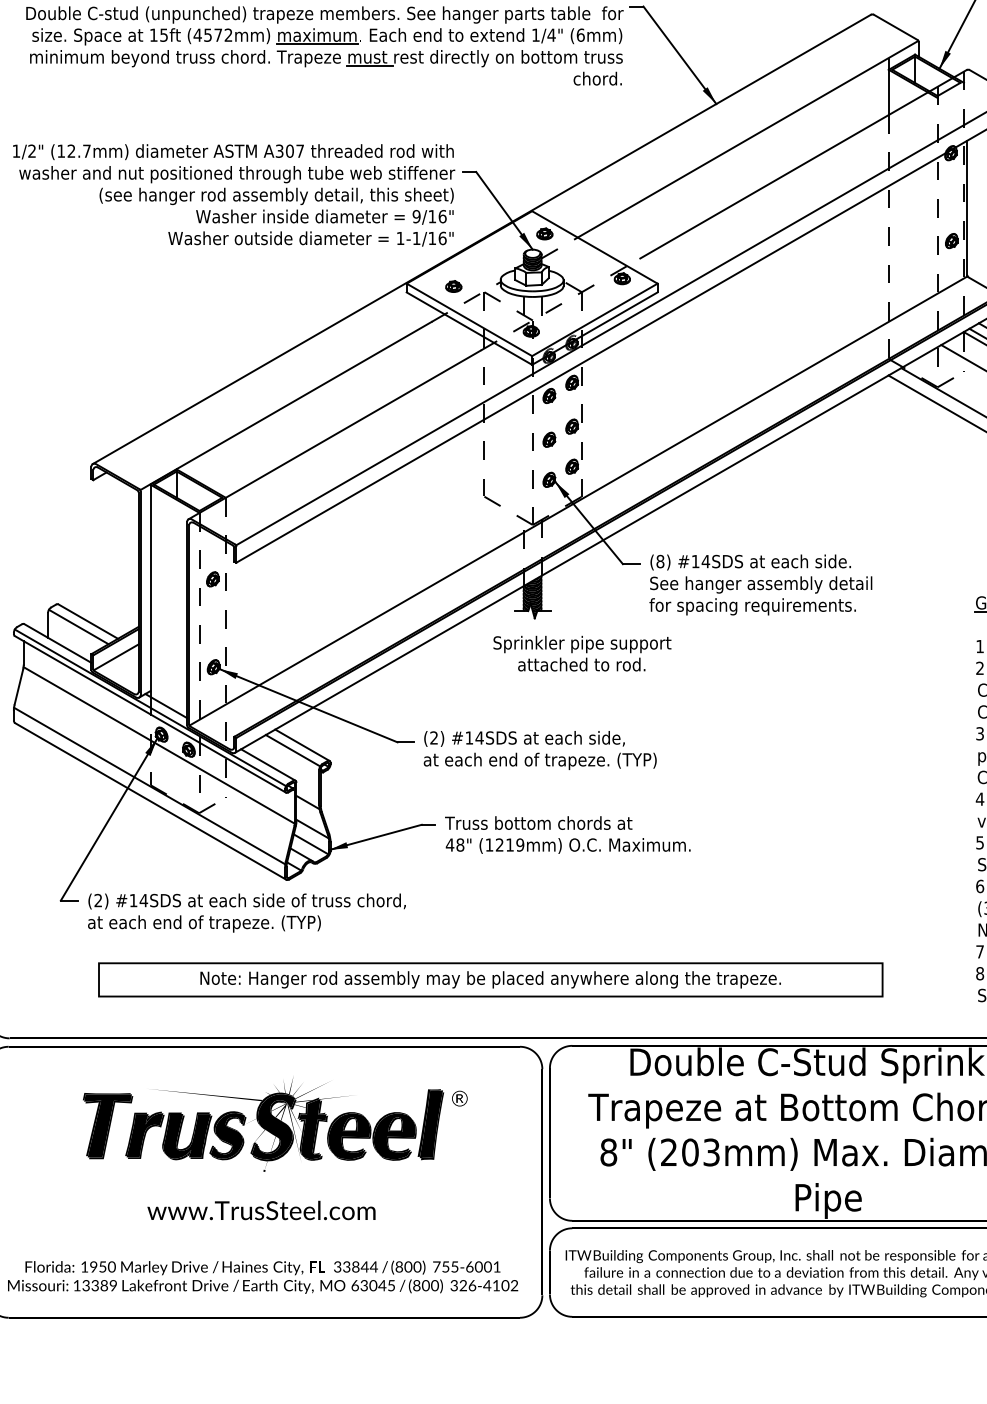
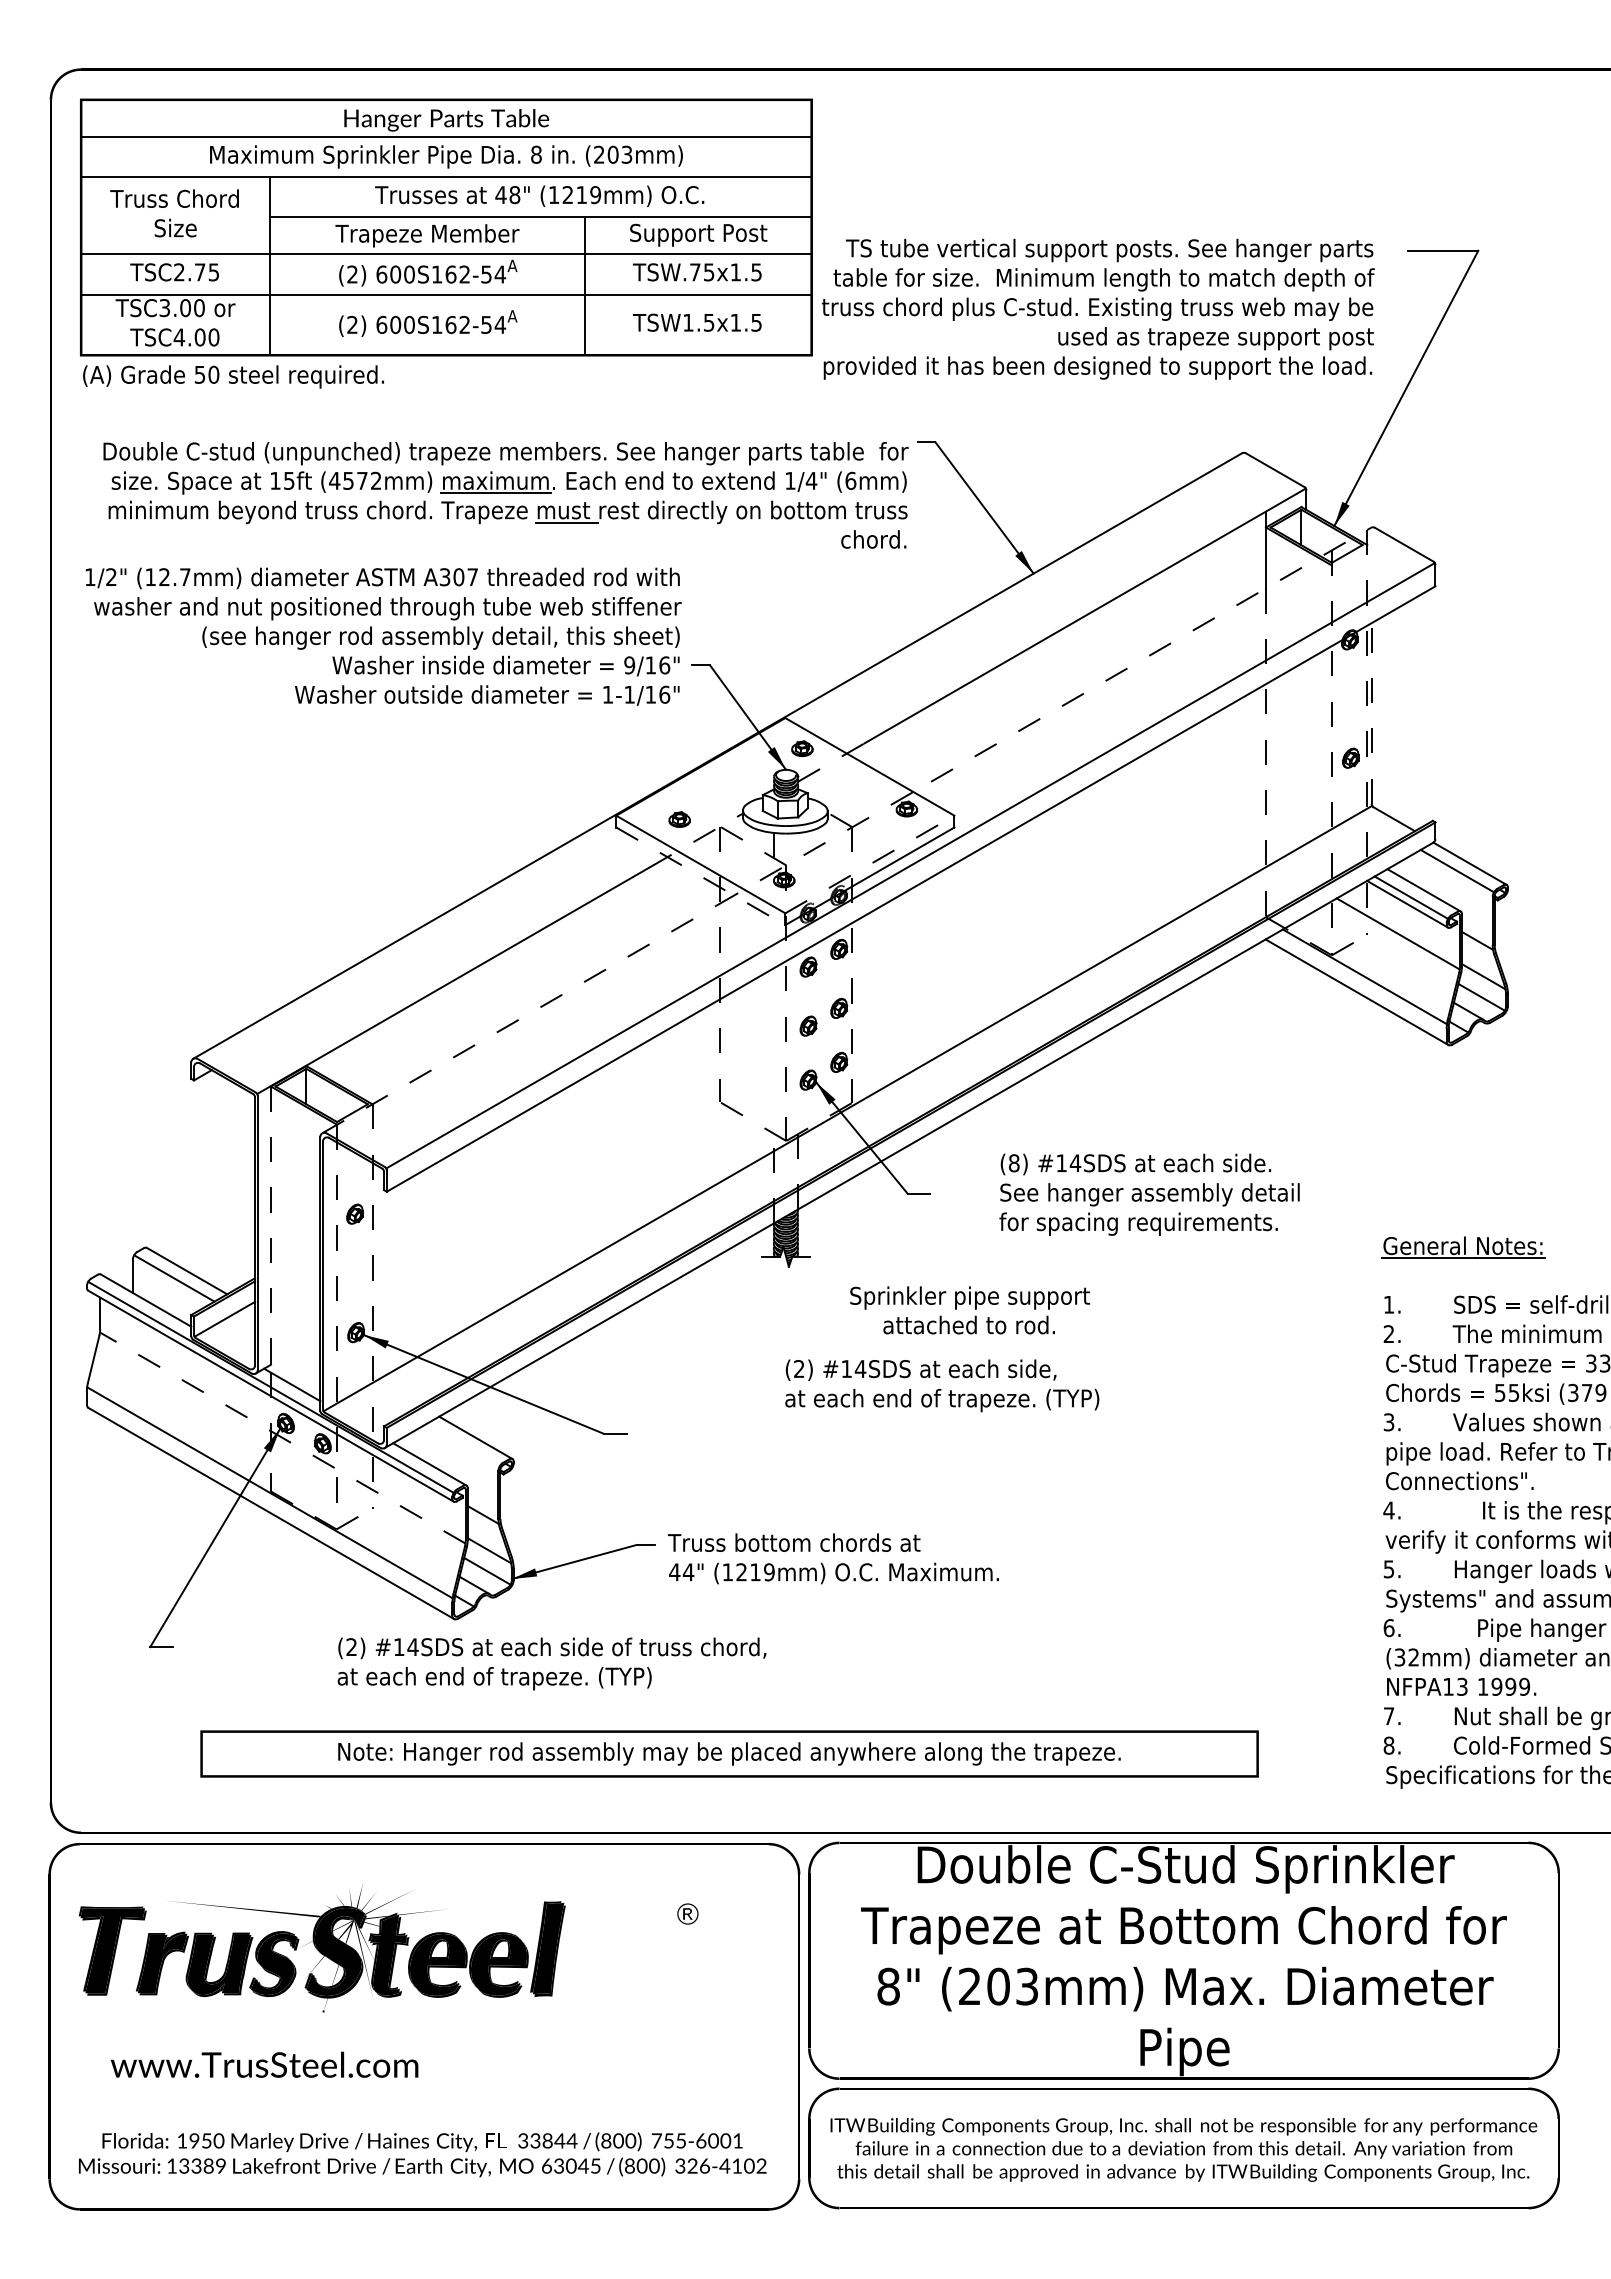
line: (803, 164) -> (1151, 654), solid -> dashed
text: (233, 195) -> (383, 636), moved
line: (967, 207) -> (1371, 713), solid -> dashed
line: (541, 305) -> (798, 845), removed
line: (594, 319) -> (869, 864), solid -> dashed
line: (469, 328) -> (700, 876), solid -> dashed
line: (334, 434) -> (519, 1019), solid -> dashed
text: (760, 584) -> (1149, 1194), moved
line: (150, 591) -> (271, 1230), solid -> dashed
text: (581, 653) -> (969, 1310), moved
line: (159, 745) -> (282, 1437), solid -> dashed
line: (292, 750) -> (462, 1445), removed
text: (540, 750) -> (942, 1385), moved
text: (460, 845) -> (688, 1572), 48" -> 44"
text: (246, 912) -> (551, 1663), moved
part: (263, 1124) -> (322, 1948), moved
text: (261, 1210) -> (264, 2064), moved

